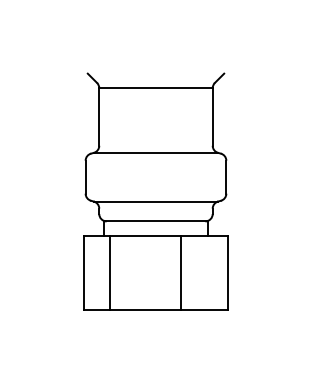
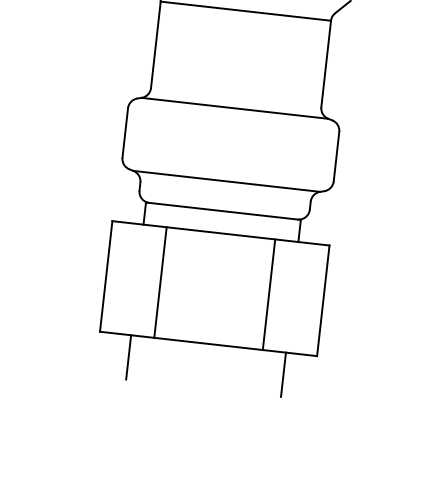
line: (109, 272) -> (160, 281), moved
line: (181, 272) -> (269, 294), moved
line: (104, 324) -> (128, 357), added
line: (207, 324) -> (283, 374), added

